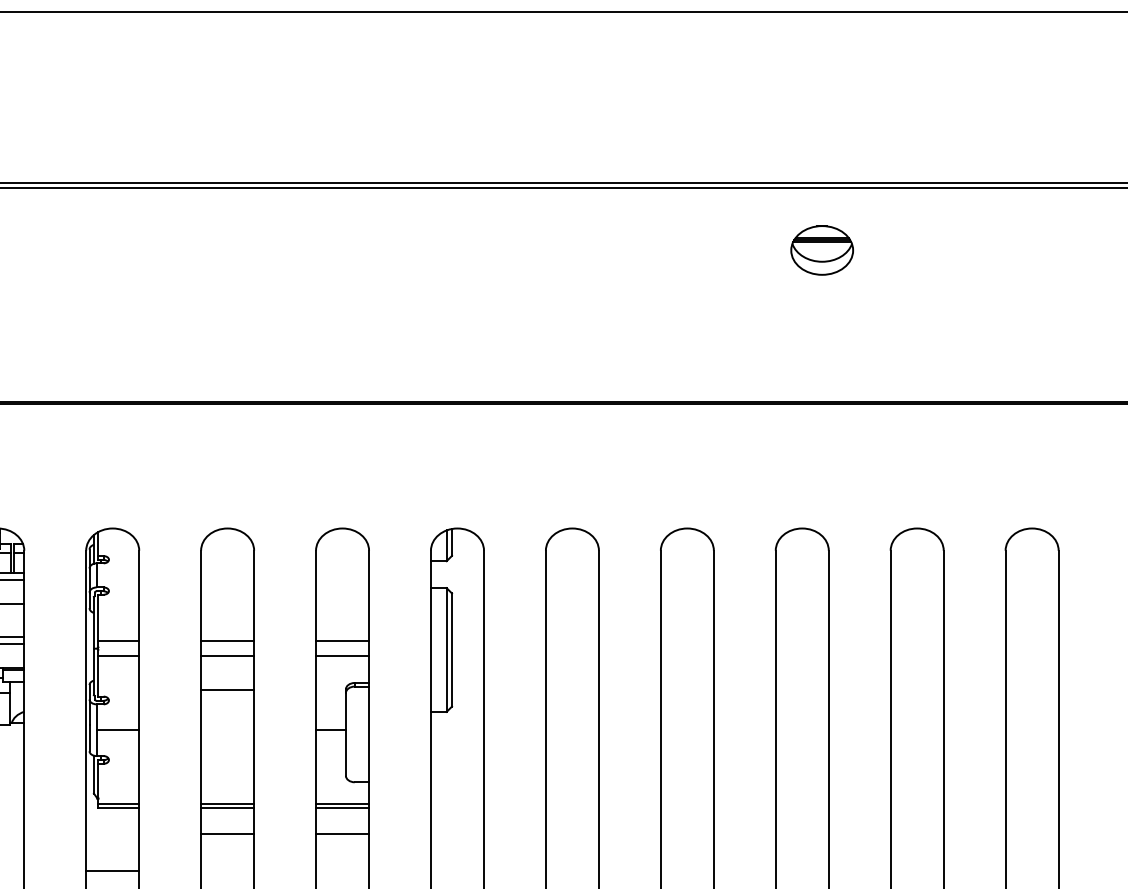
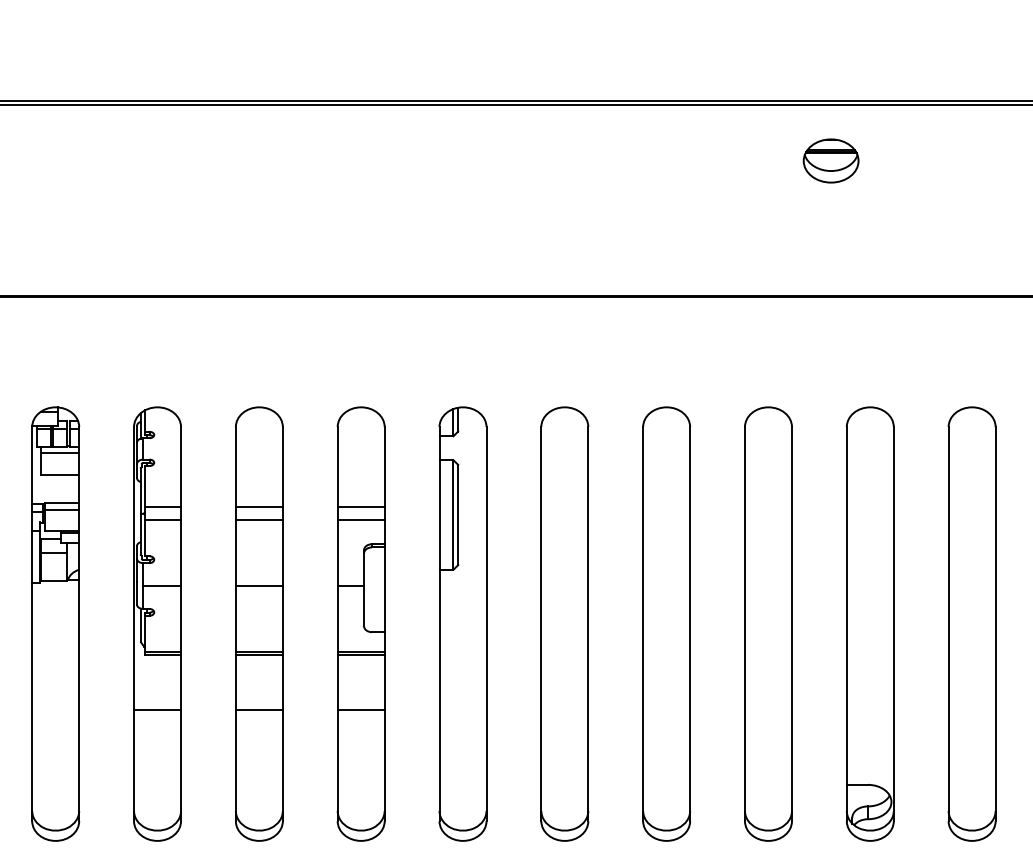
part: (821, 249) -> (830, 160), moved
line: (226, 690) -> (258, 586), moved
line: (226, 834) -> (258, 710), moved
line: (341, 834) -> (360, 710), moved

